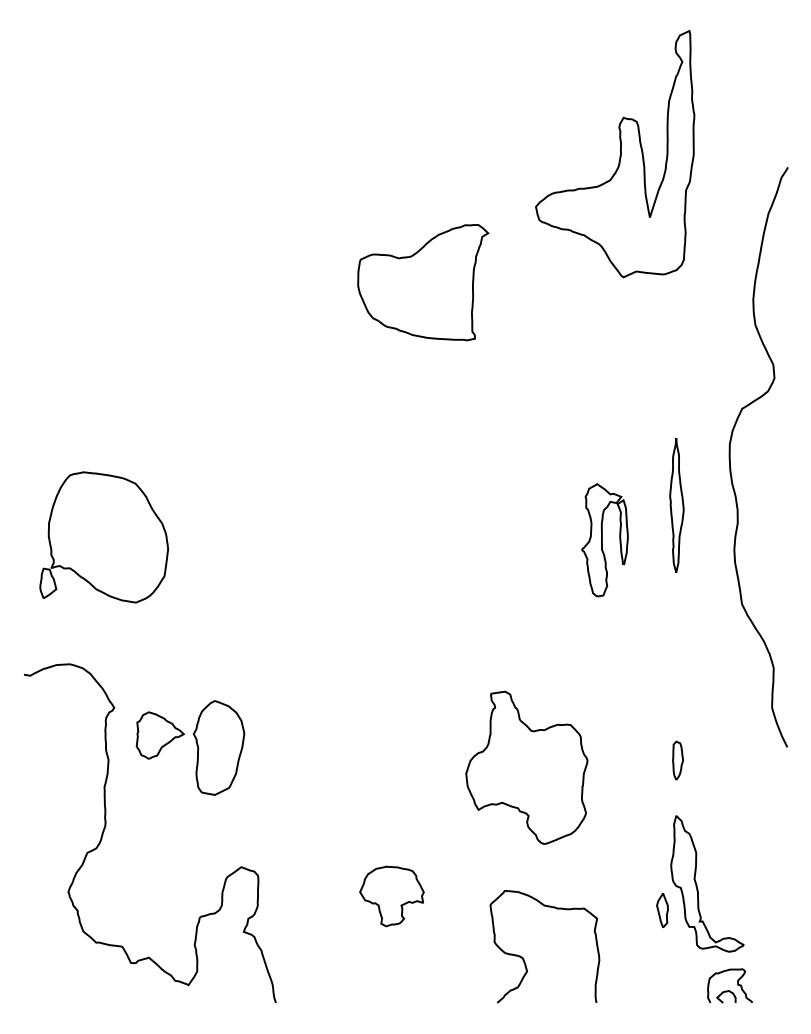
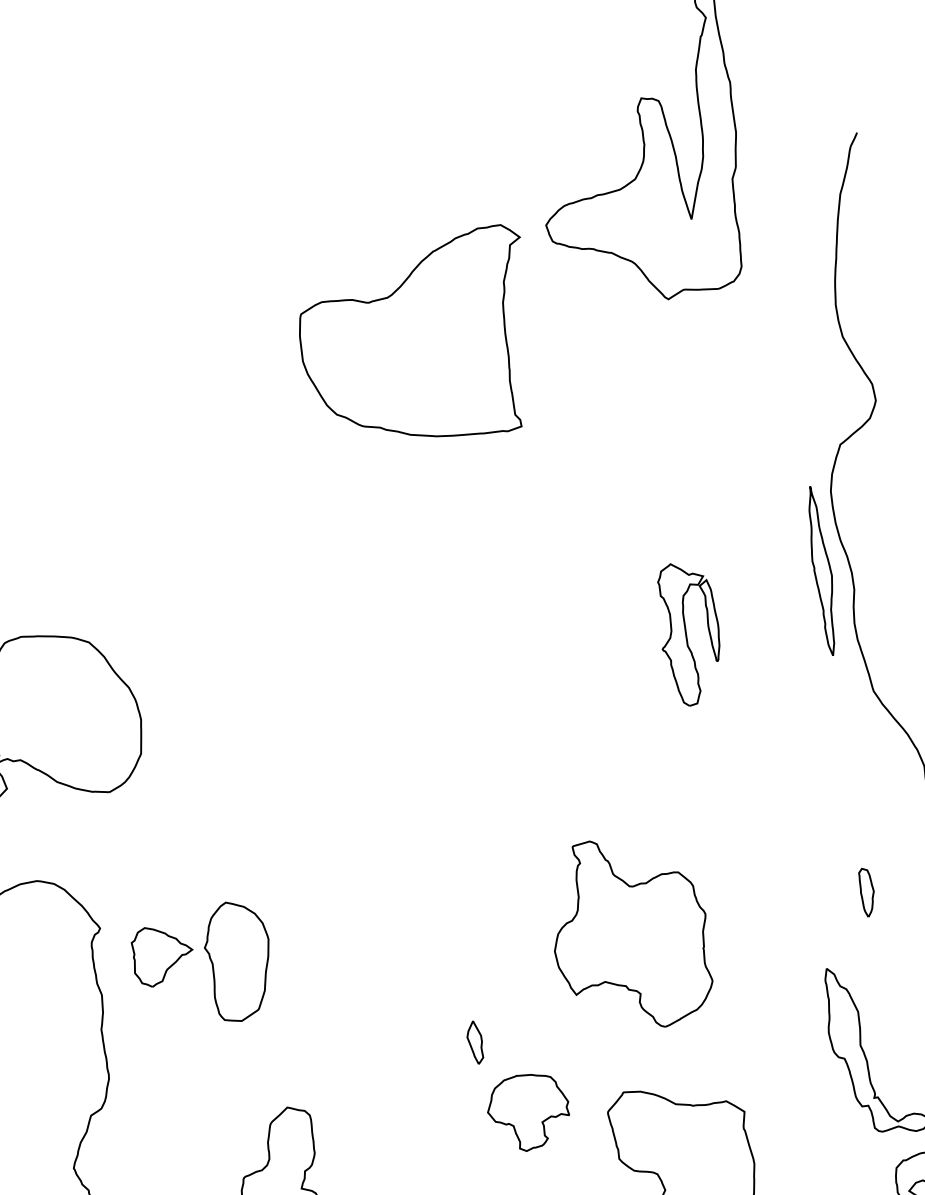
part: (423, 282) -> (417, 339), size x1.4
part: (676, 505) -> (821, 571), moved
part: (678, 760) -> (867, 892), moved
part: (391, 896) -> (528, 1112), moved
part: (662, 910) -> (475, 1042), moved

